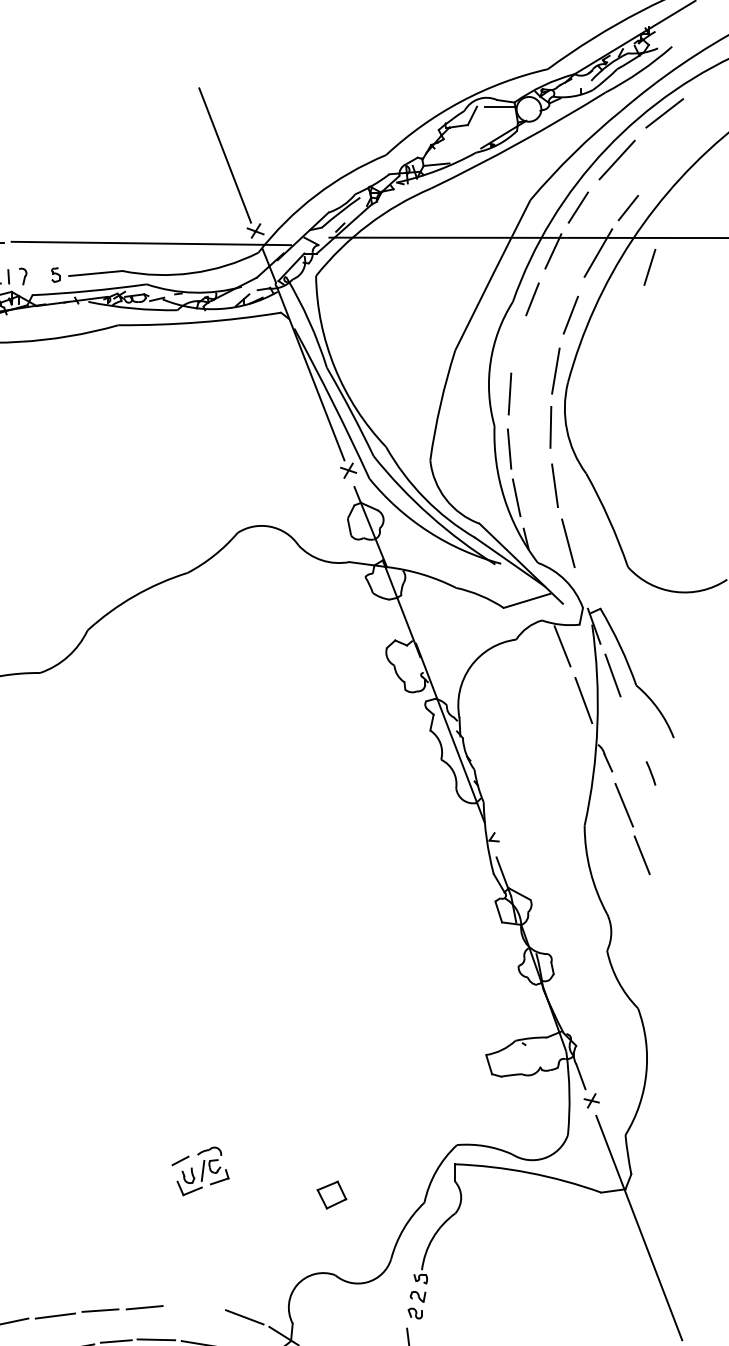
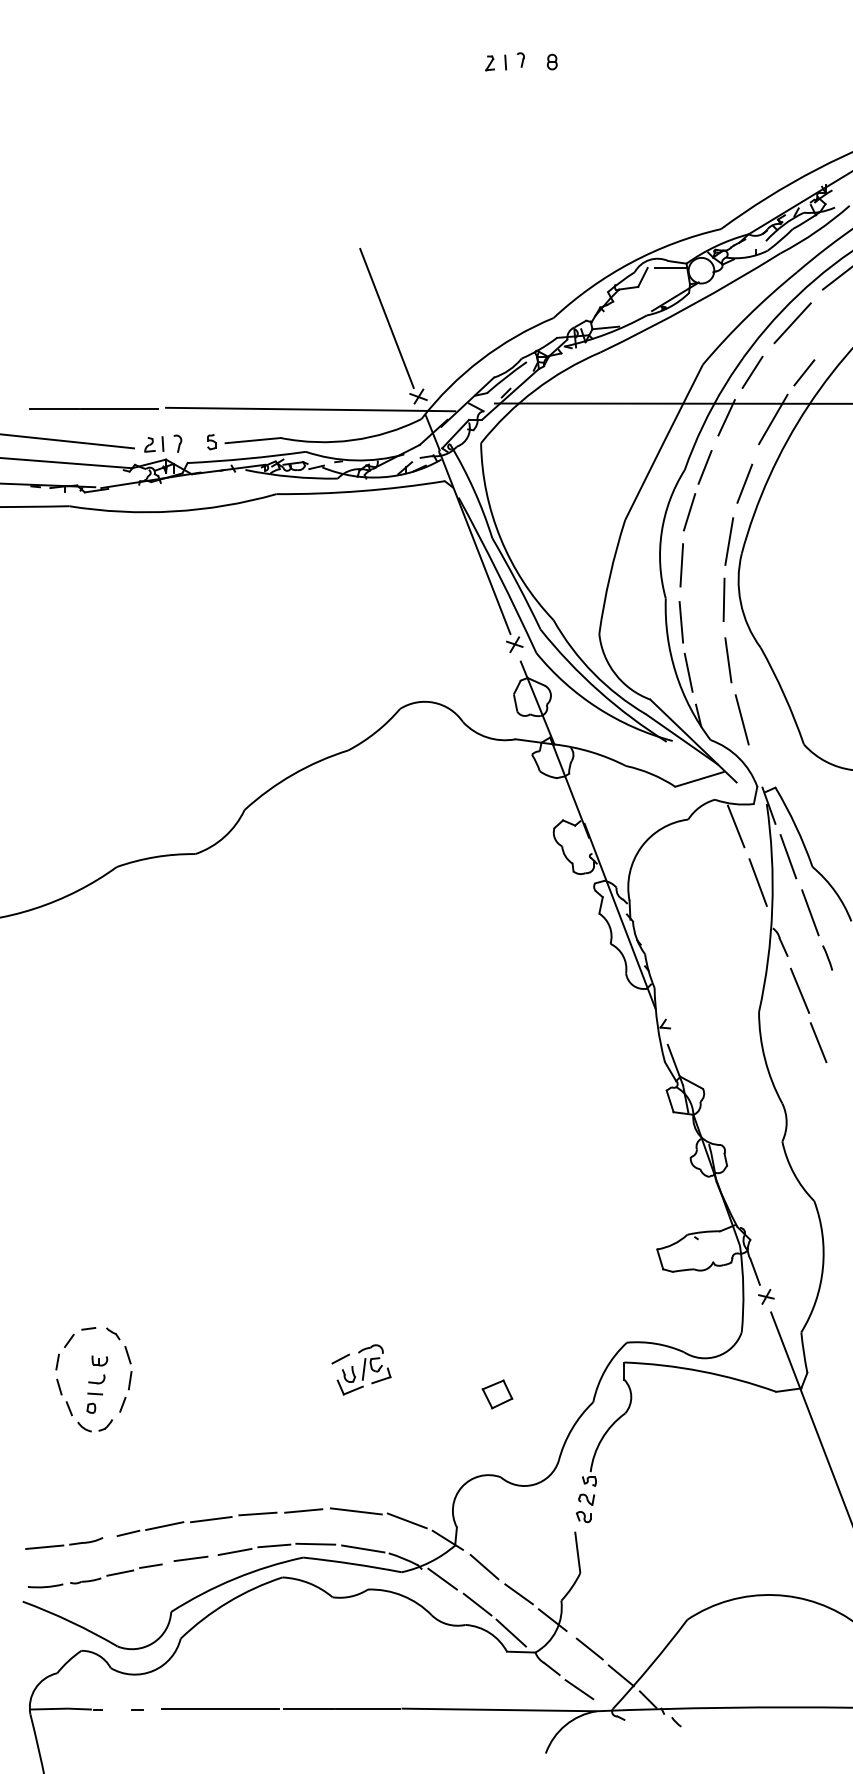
line: (649, 267) -> (689, 512), moved
line: (634, 729) -> (810, 912), added
line: (194, 1308) -> (355, 1511), added

